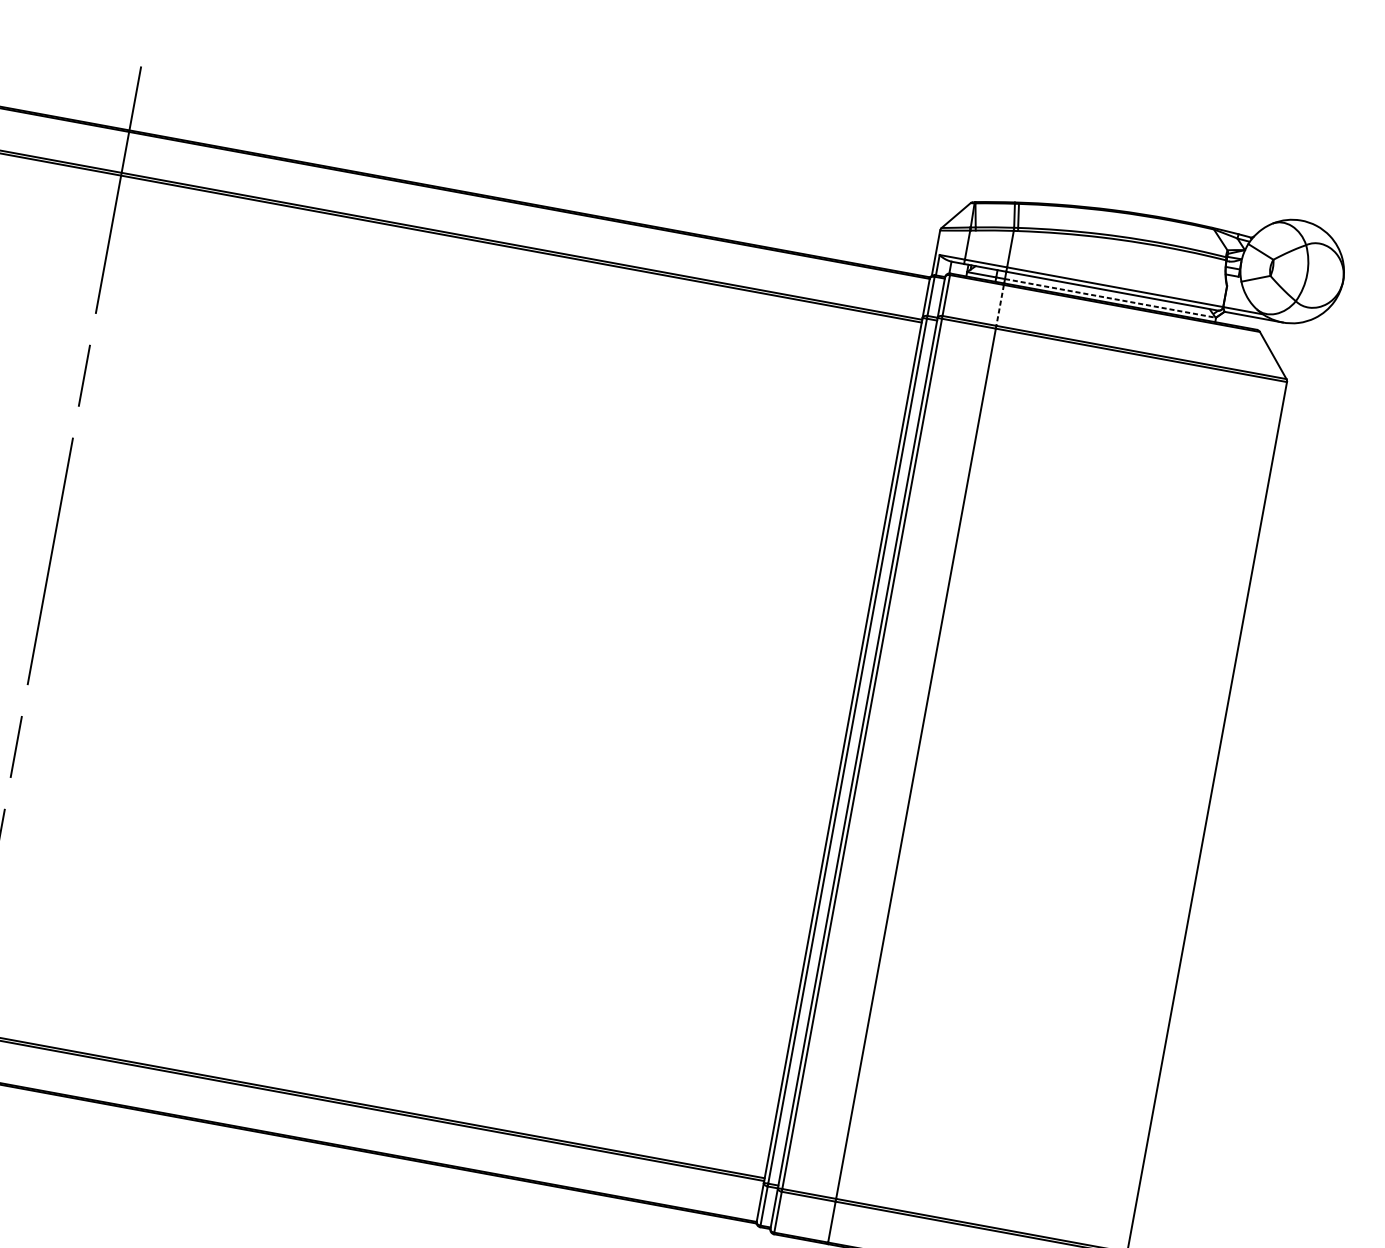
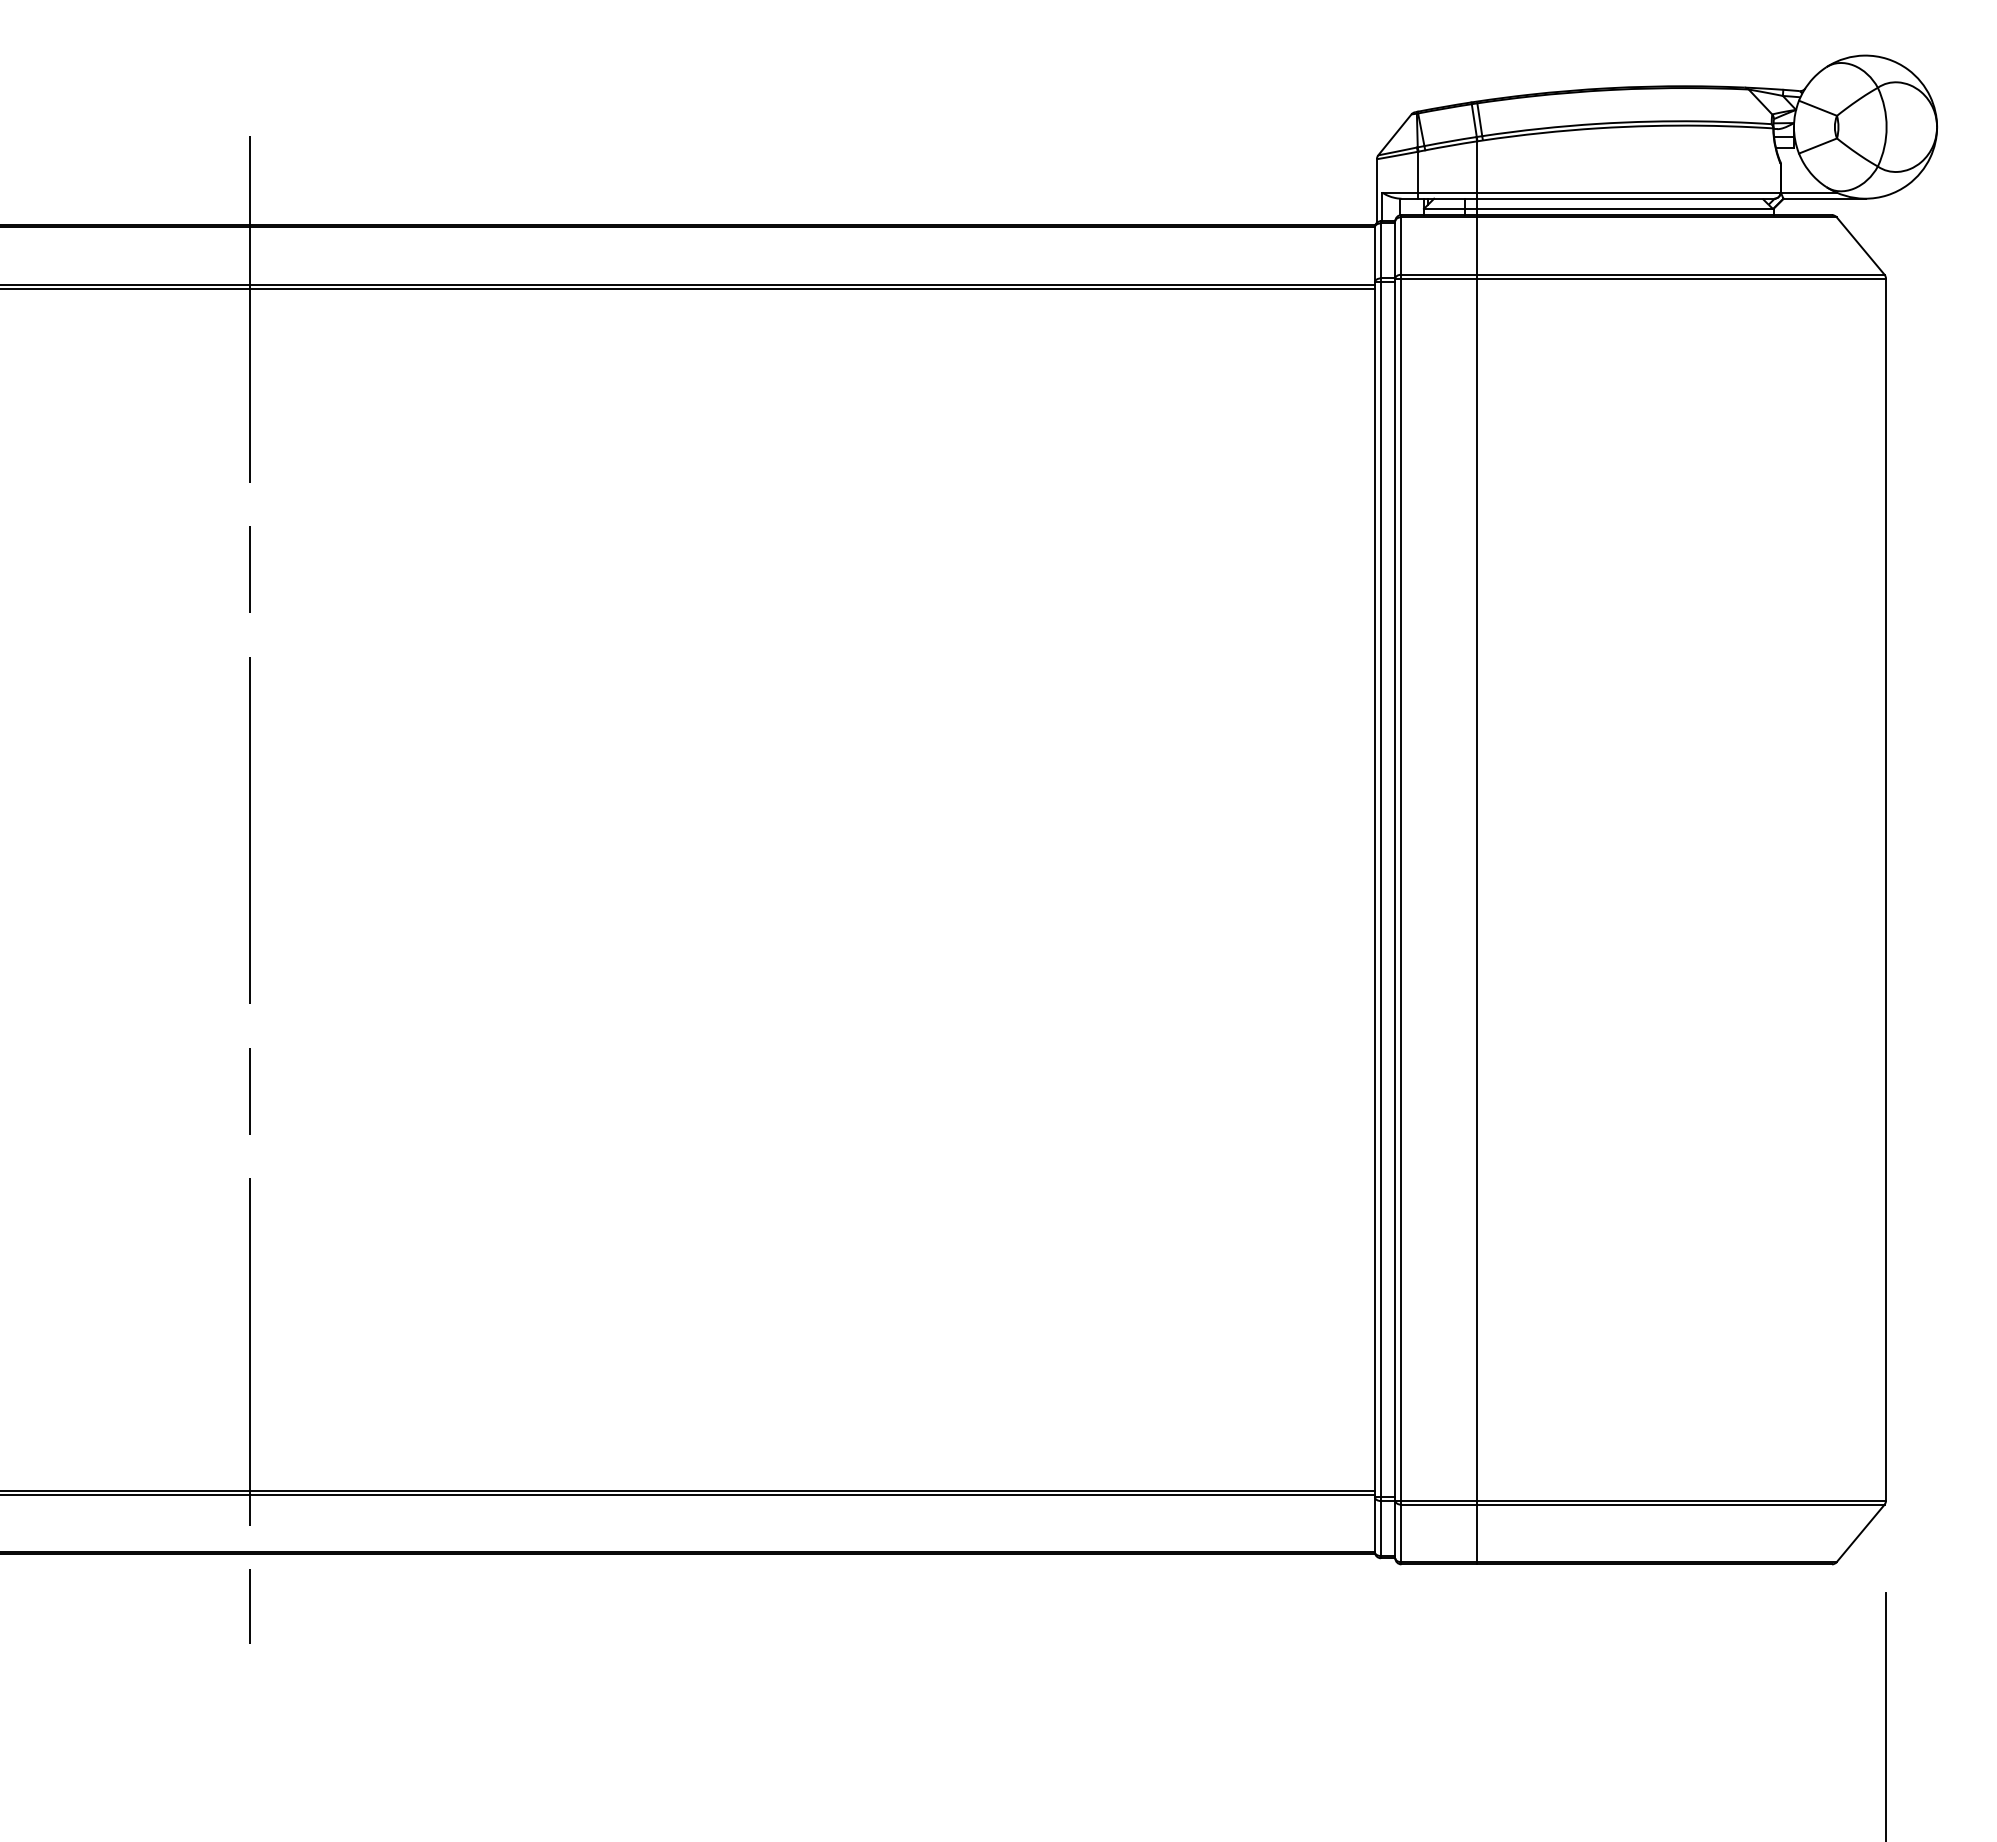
line: (1110, 298) -> (1625, 208), dashed -> solid
line: (1000, 305) -> (1477, 245), dashed -> solid

